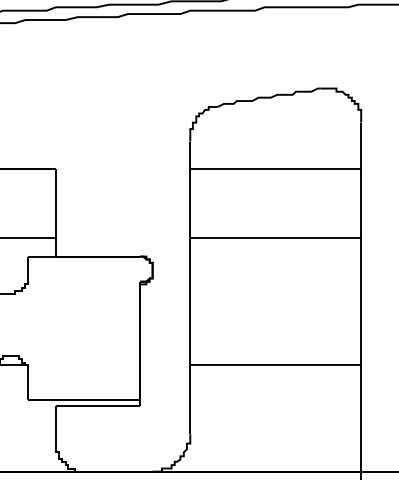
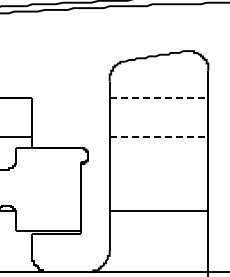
line: (276, 168) -> (159, 97), solid -> dashed
line: (276, 238) -> (159, 137), solid -> dashed

